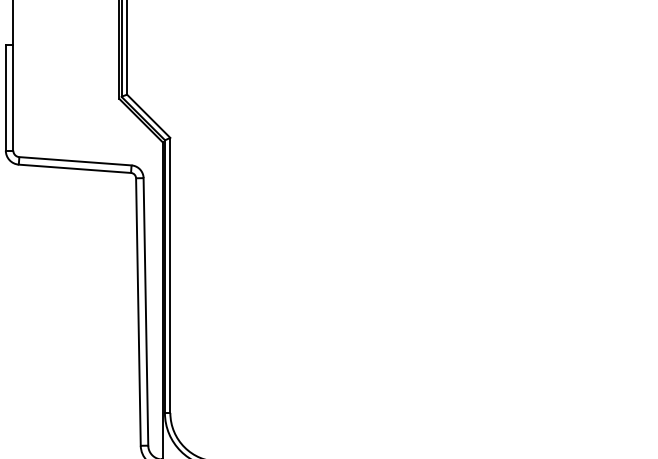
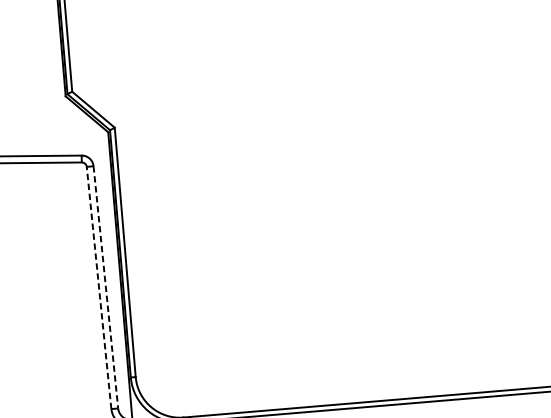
line: (145, 311) -> (105, 286), solid -> dashed
line: (138, 312) -> (99, 288), solid -> dashed

